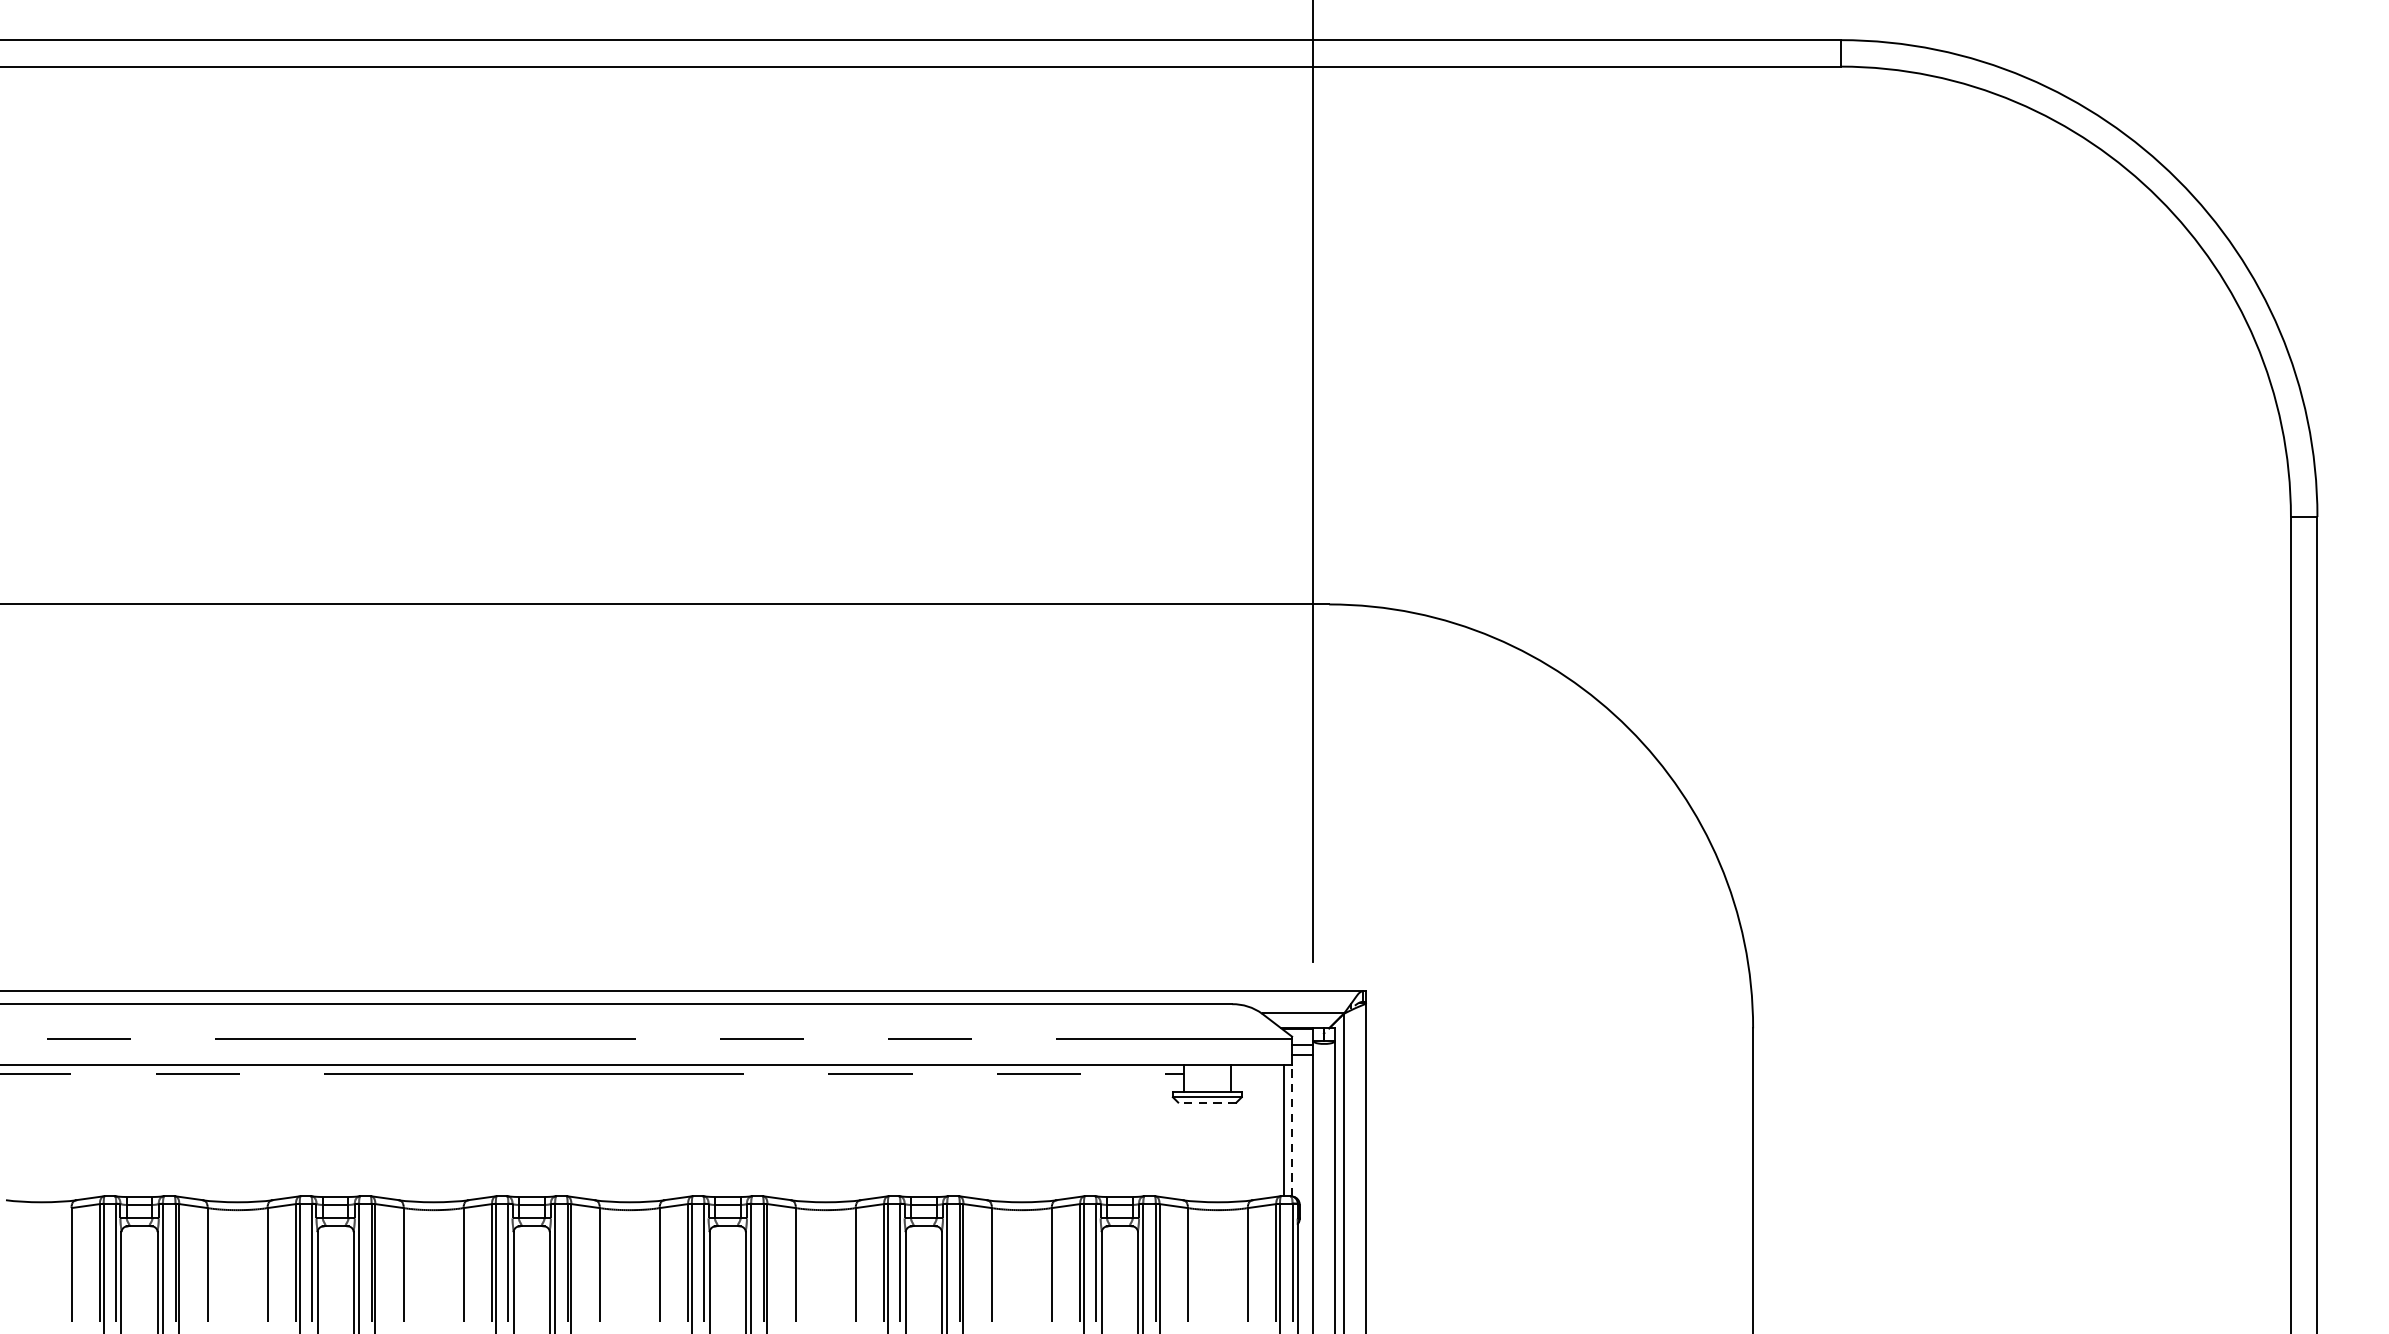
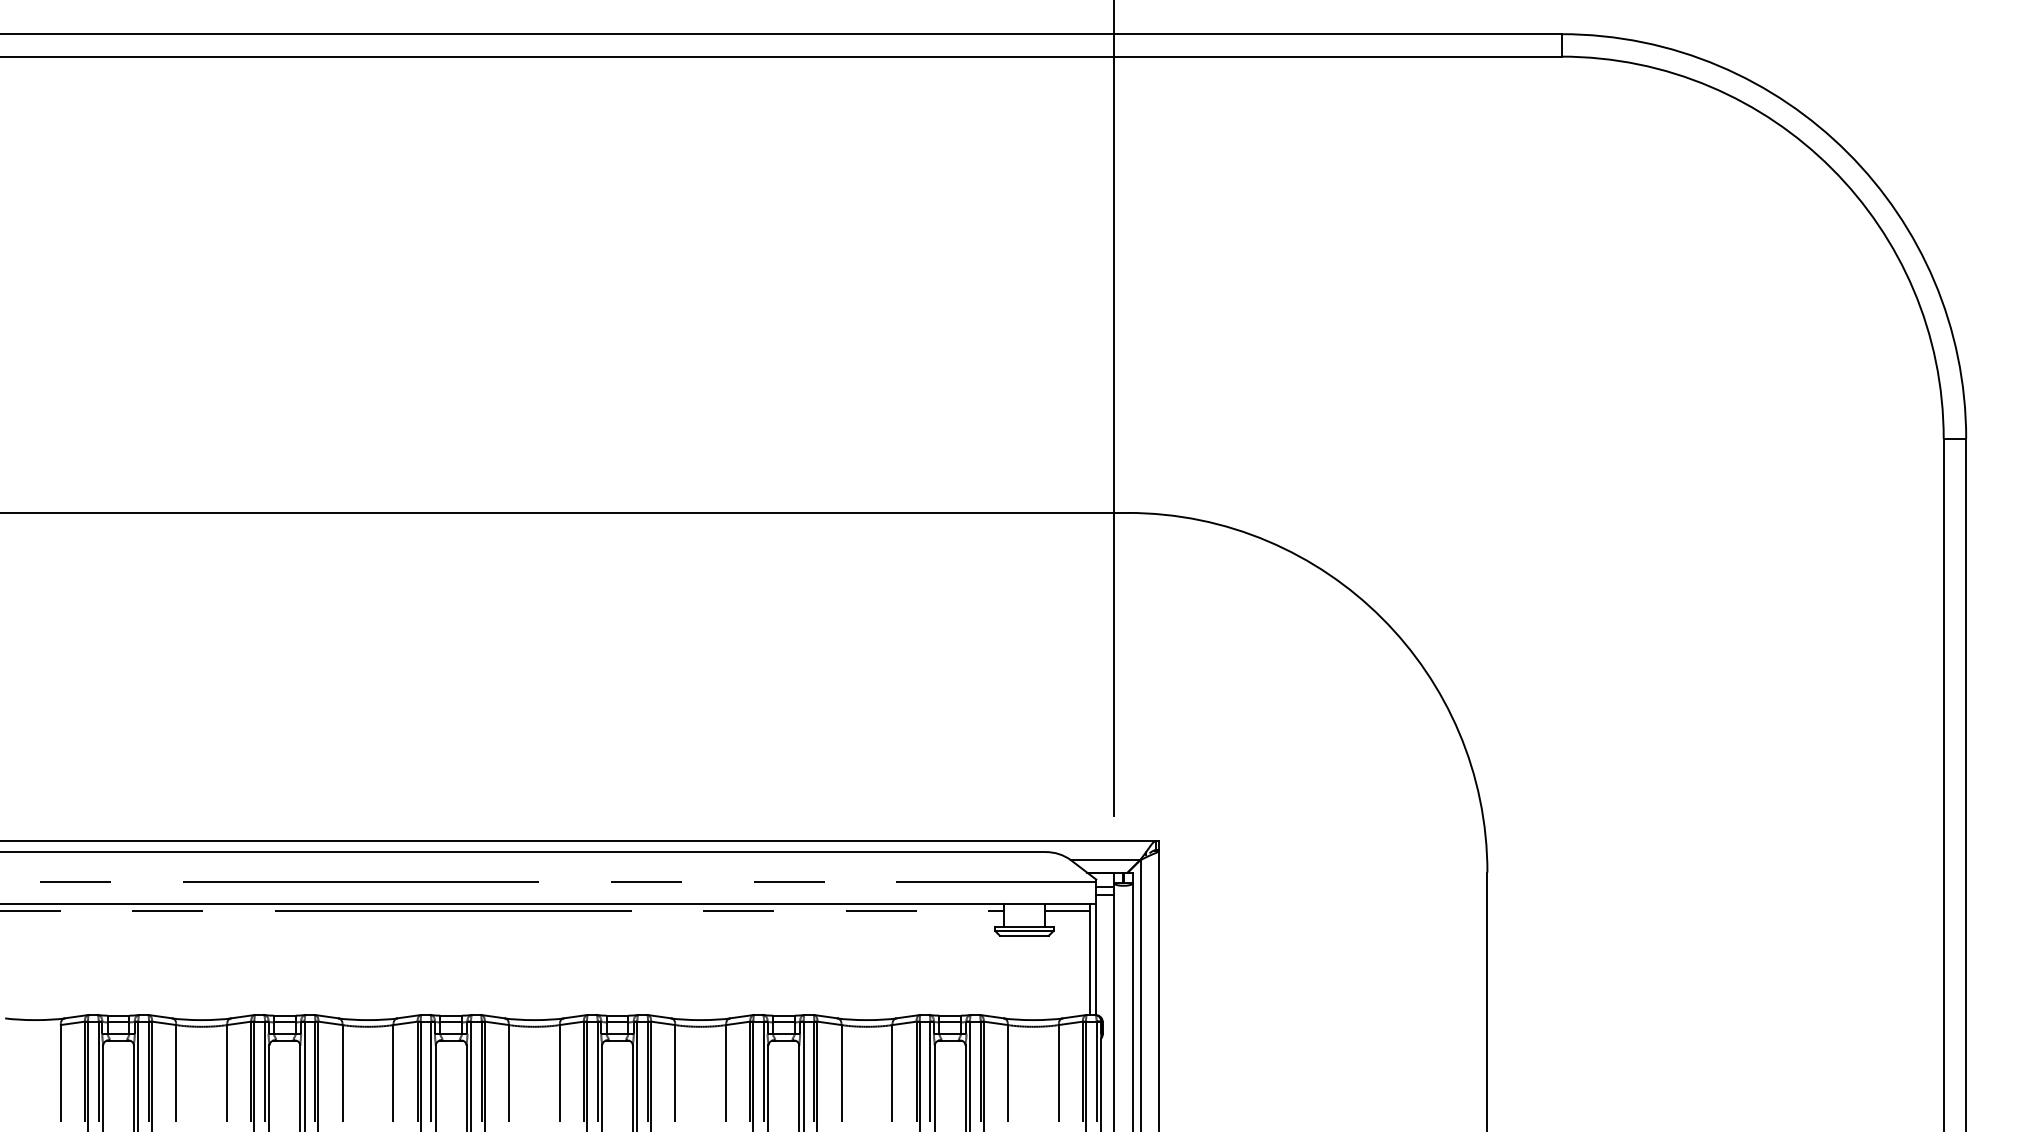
line: (1256, 1074) -> (1066, 911), added
line: (1207, 1102) -> (1024, 935), dashed -> solid
line: (1292, 1130) -> (1096, 959), dashed -> solid

